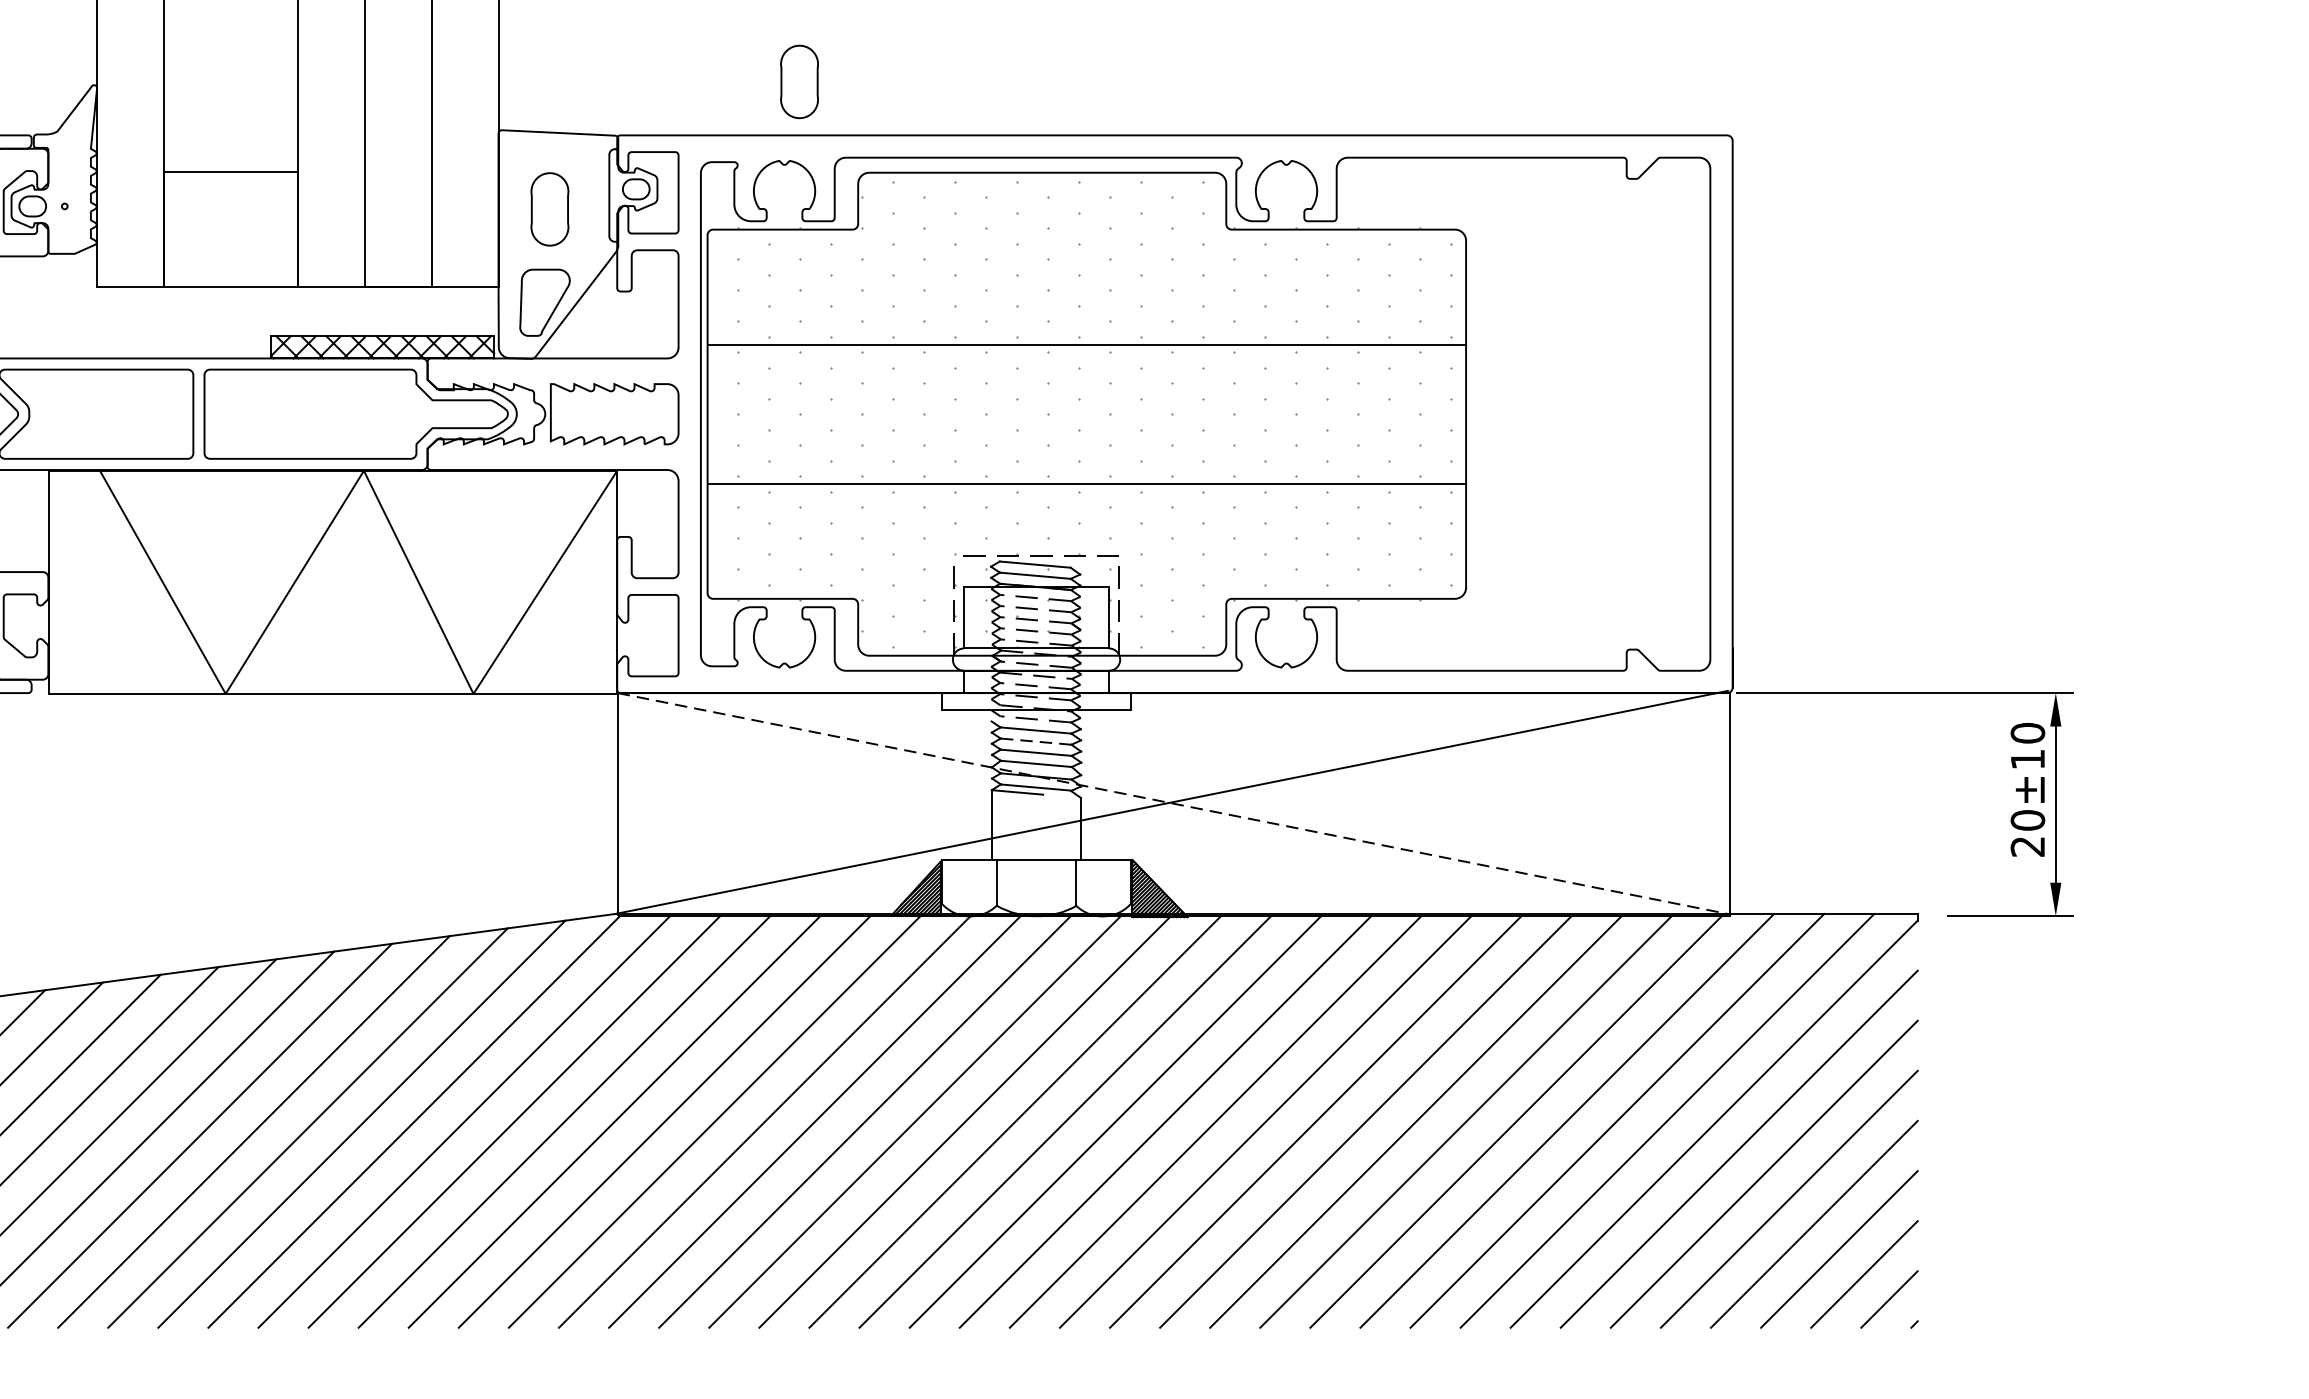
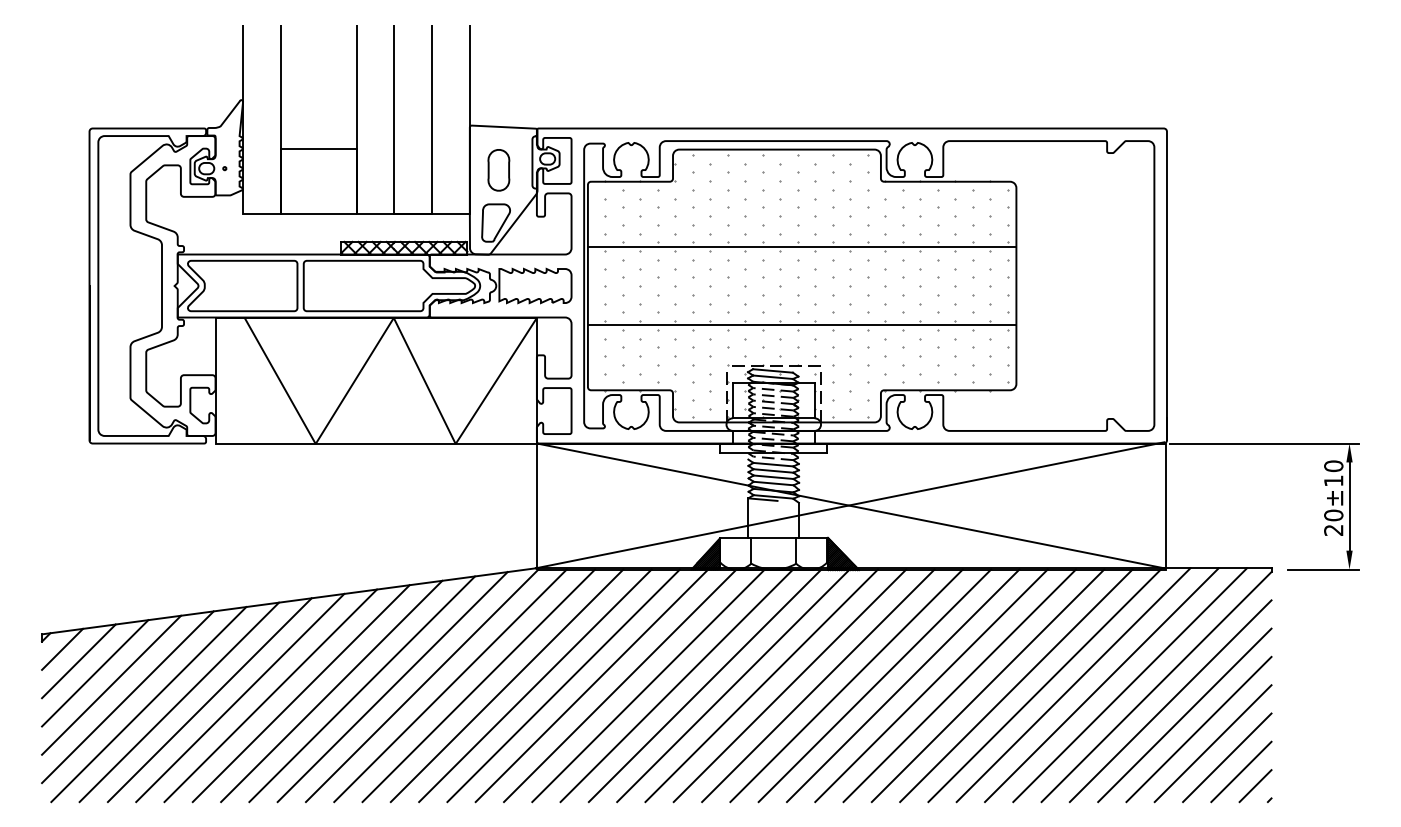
part: (798, 82) -> (639, 98), removed
line: (1036, 740) -> (773, 470), dashed -> solid
line: (1172, 802) -> (850, 505), dashed -> solid

